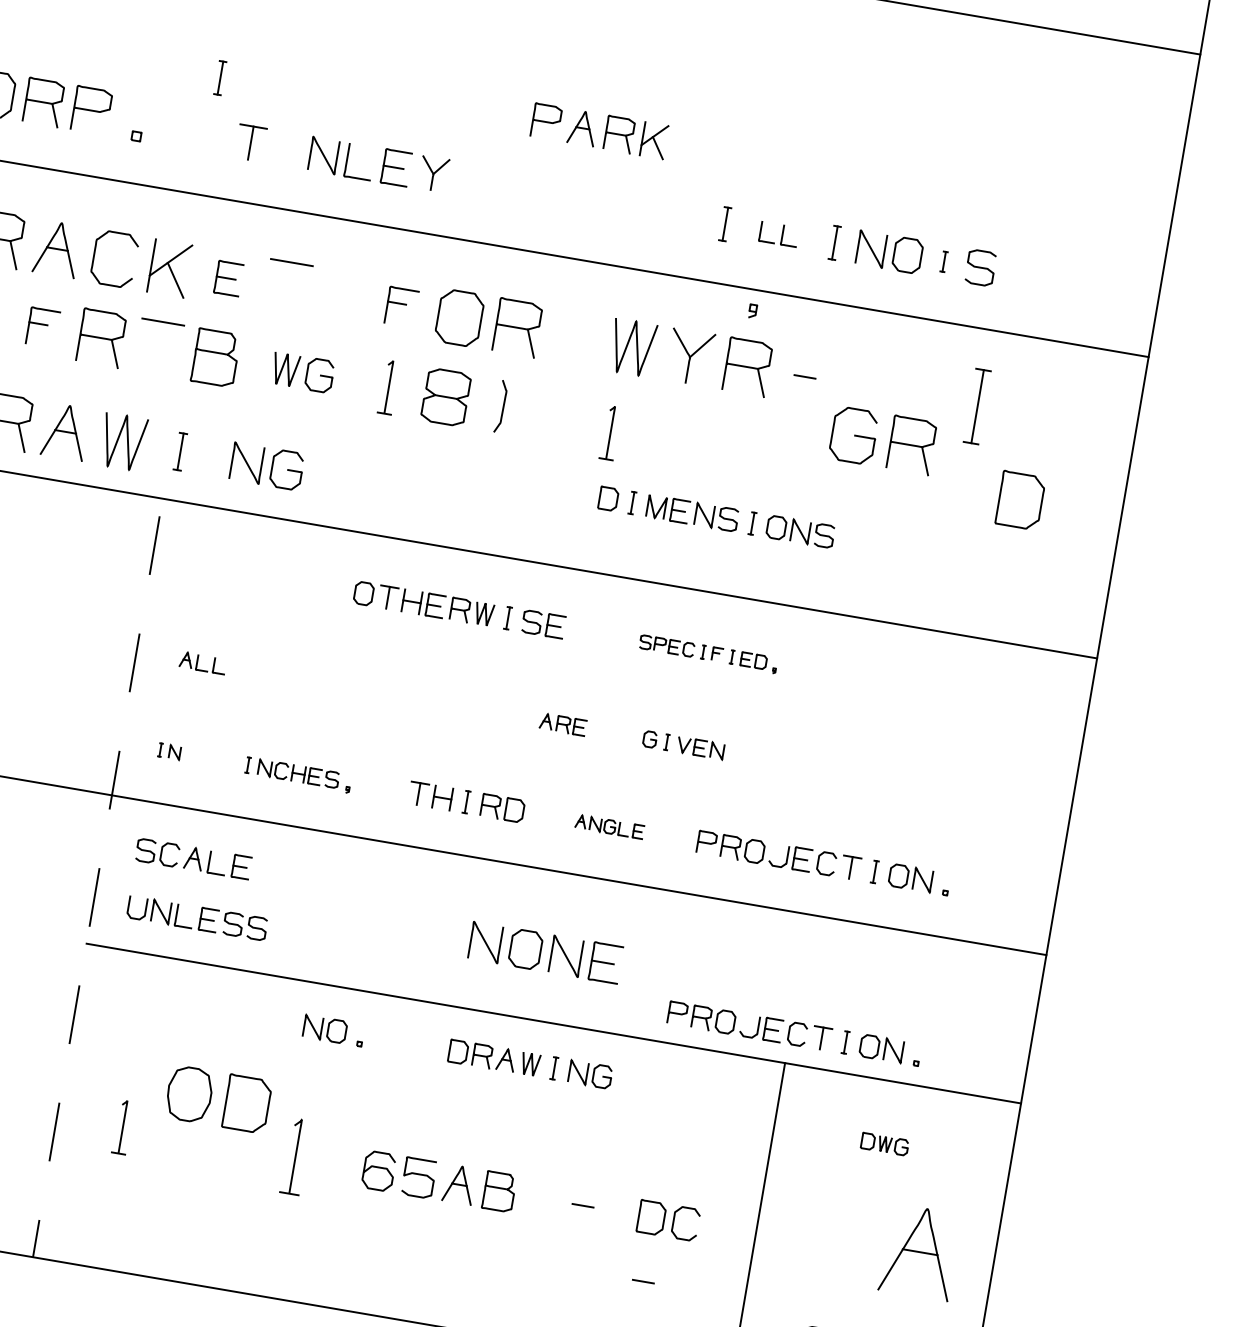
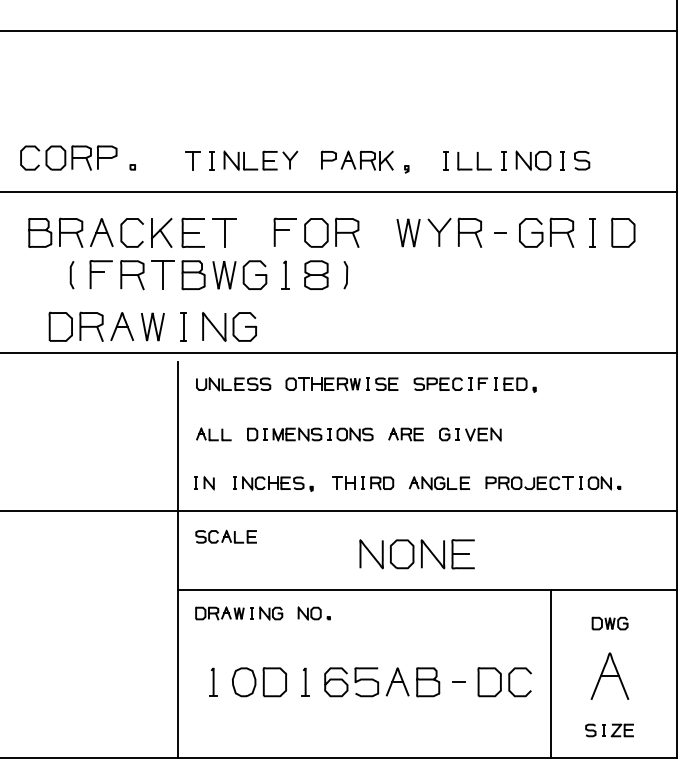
part: (219, 77) -> (211, 160), moved
part: (599, 130) -> (357, 160), moved
part: (778, 234) -> (474, 161), size x1.67
part: (944, 261) -> (562, 160), size x1.67
part: (227, 277) -> (192, 232), size x1.67
line: (287, 287) -> (224, 232), added
part: (400, 305) -> (284, 231), size x1.43
curve: (752, 311) -> (406, 169), moved
part: (41, 326) -> (100, 274), size x1.43
line: (159, 348) -> (163, 275), added
part: (302, 371) -> (239, 274), size x1.67
part: (977, 405) -> (592, 232), size x0.71
part: (610, 431) -> (404, 278), removed
part: (882, 439) -> (546, 232), moved
part: (180, 450) -> (183, 326), size x1.43
part: (266, 465) -> (229, 326), size x1.43
part: (1020, 500) -> (623, 232), moved
part: (716, 517) -> (310, 434), moved
part: (707, 652) -> (474, 384), size x1.67
part: (202, 662) -> (213, 434), size x1.43
part: (562, 724) -> (405, 434), size x1.43
part: (683, 745) -> (470, 434), size x1.43
part: (169, 751) -> (204, 483), size x1.67
part: (298, 773) -> (273, 483), size x1.43
part: (608, 826) -> (438, 483), size x1.67
line: (96, 885) -> (178, 559), dashed -> solid
part: (197, 918) -> (233, 384), moved
part: (544, 952) -> (416, 554), size x1.43
part: (794, 1034) -> (553, 574), removed
part: (530, 1064) -> (239, 613), moved
part: (218, 1099) -> (259, 682), moved
part: (883, 1144) -> (609, 623), size x1.43
part: (295, 1155) -> (305, 681), size x0.71
part: (439, 1181) -> (382, 682), size x1.43
part: (668, 1220) -> (504, 682), size x1.67
part: (919, 1250) -> (609, 675), moved
line: (642, 1280) -> (496, 715), removed

